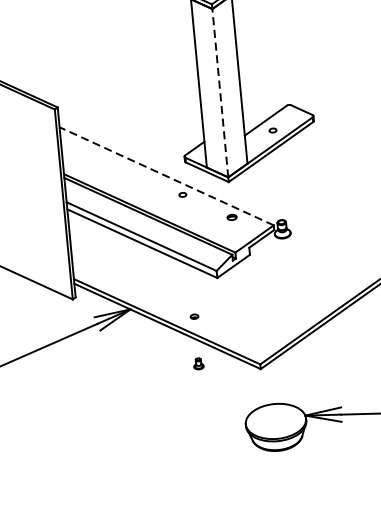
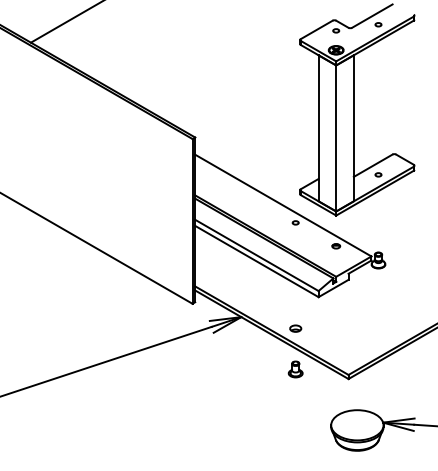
line: (220, 92) -> (336, 137), dashed -> solid
line: (166, 176) -> (283, 205), dashed -> solid
part: (194, 316) -> (295, 328), size x1.67
part: (198, 363) -> (295, 369), size x1.67

